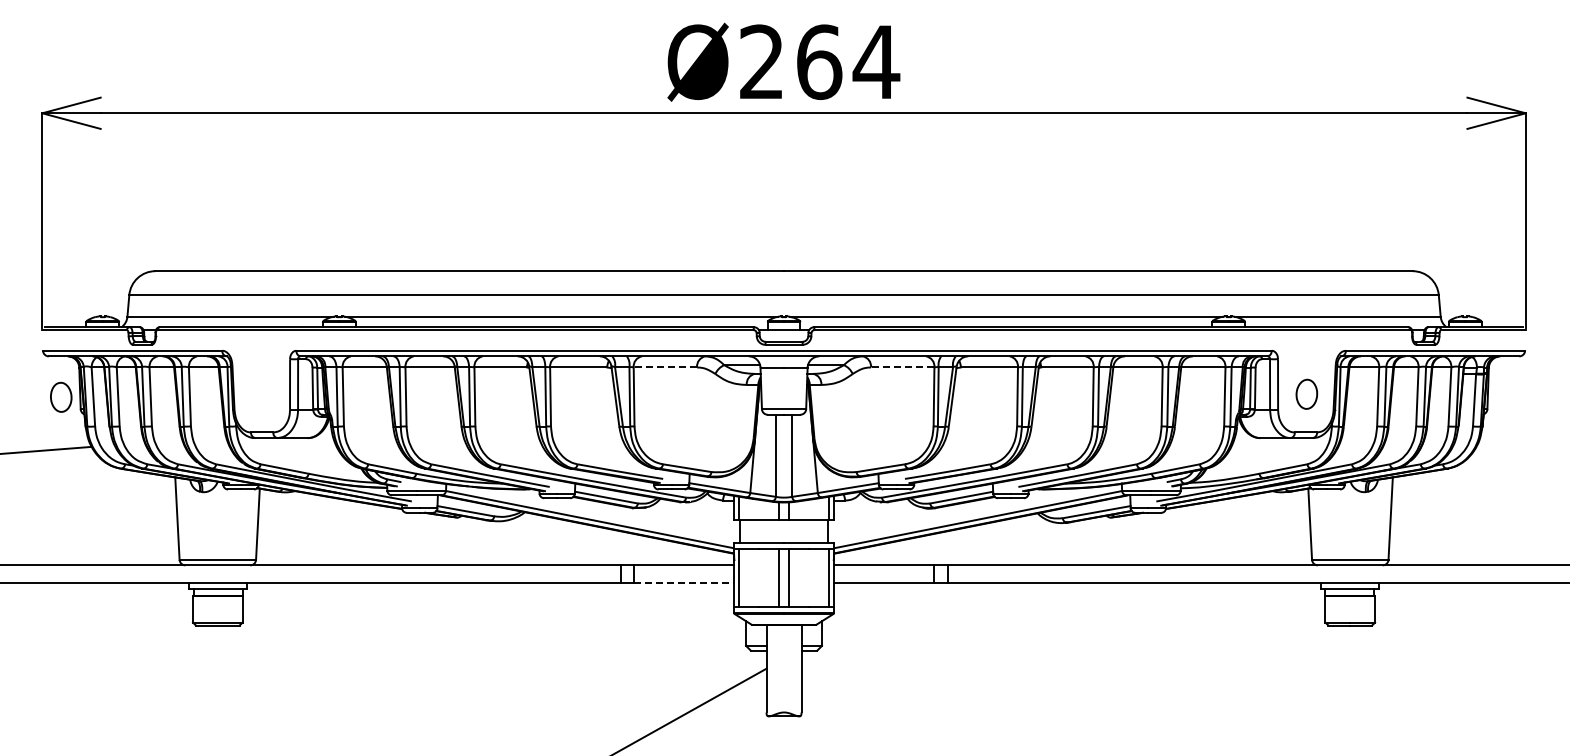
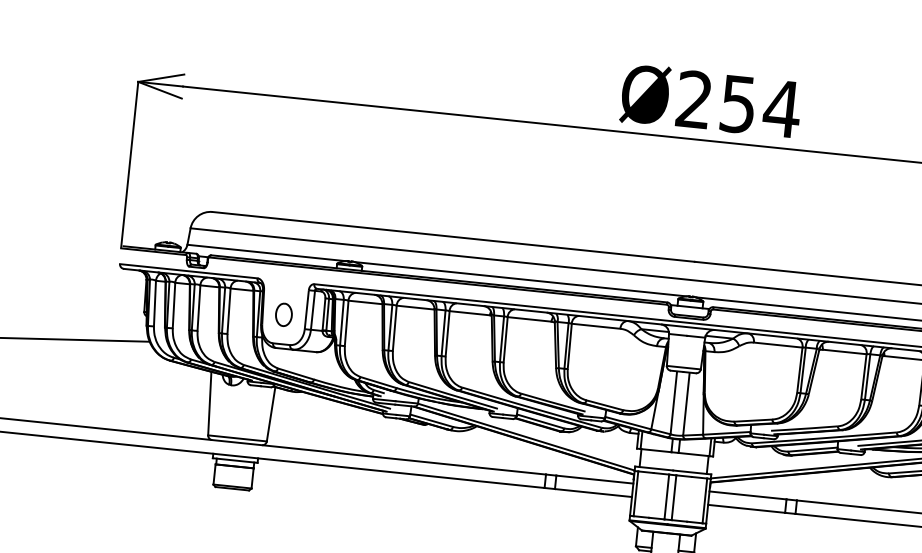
text: (819, 62) -> (738, 104), Ø264 -> Ø254
line: (665, 367) -> (596, 326), dashed -> solid
line: (902, 367) -> (777, 345), dashed -> solid
part: (61, 396) -> (284, 314), moved
line: (684, 582) -> (593, 492), dashed -> solid

